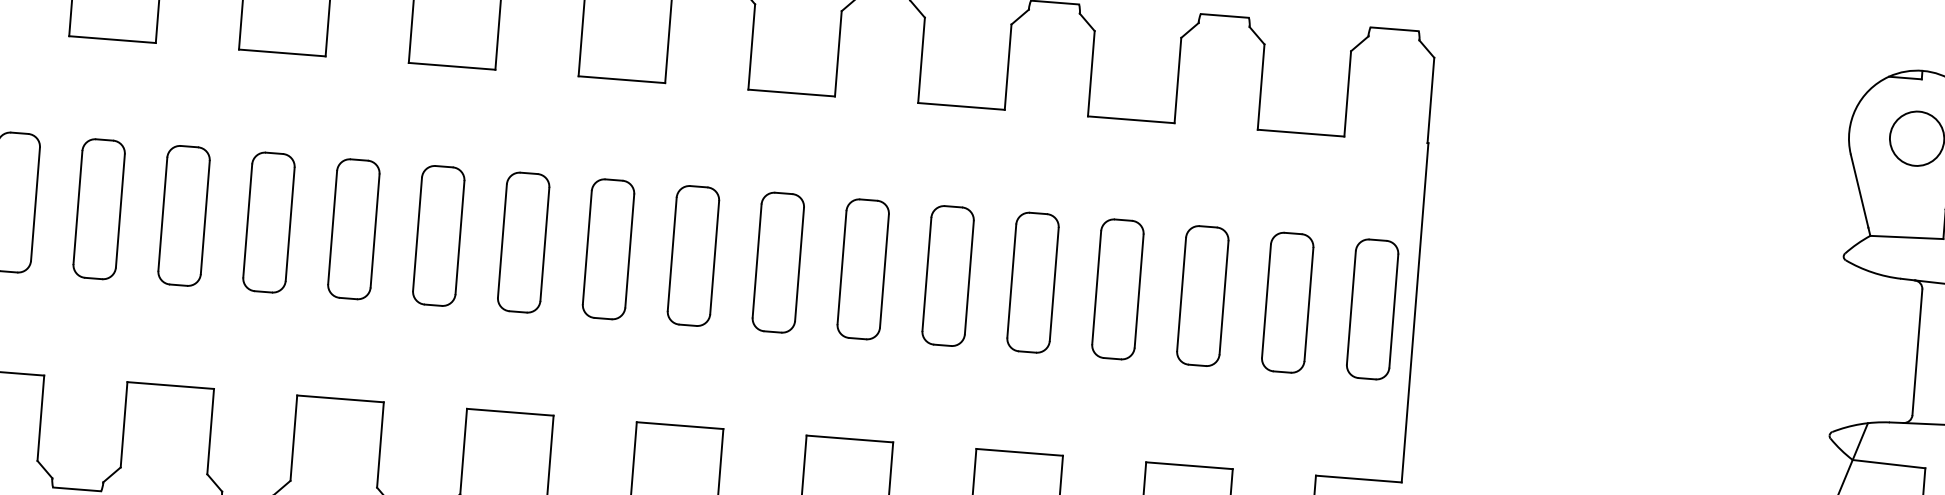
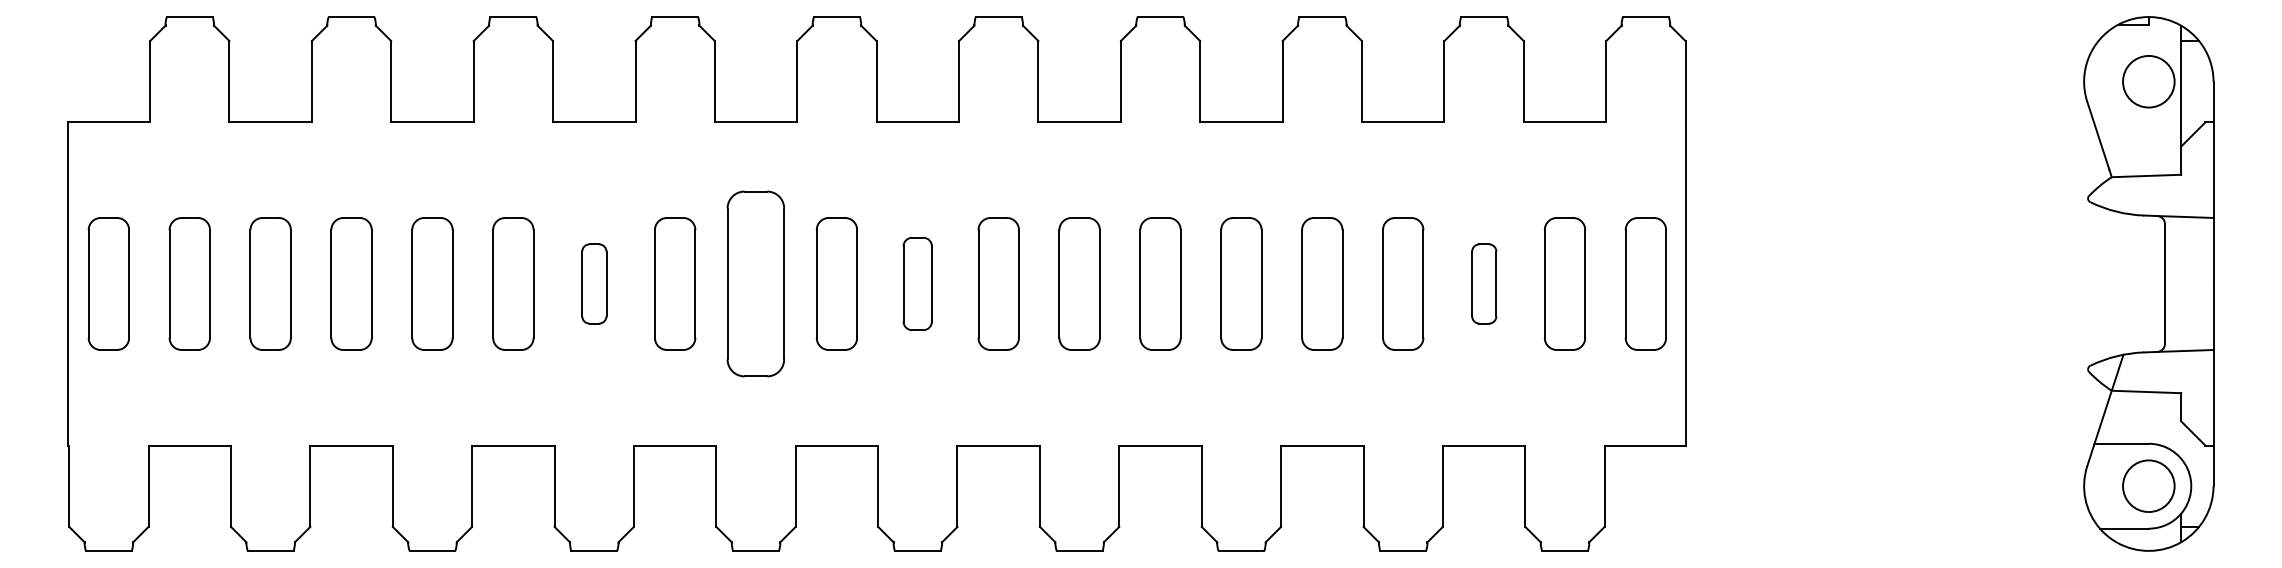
part: (269, 222) -> (594, 283), size x0.6
part: (439, 235) -> (756, 283), size x1.4
part: (608, 248) -> (917, 283), size x0.7
part: (1203, 295) -> (1484, 283), size x0.6

